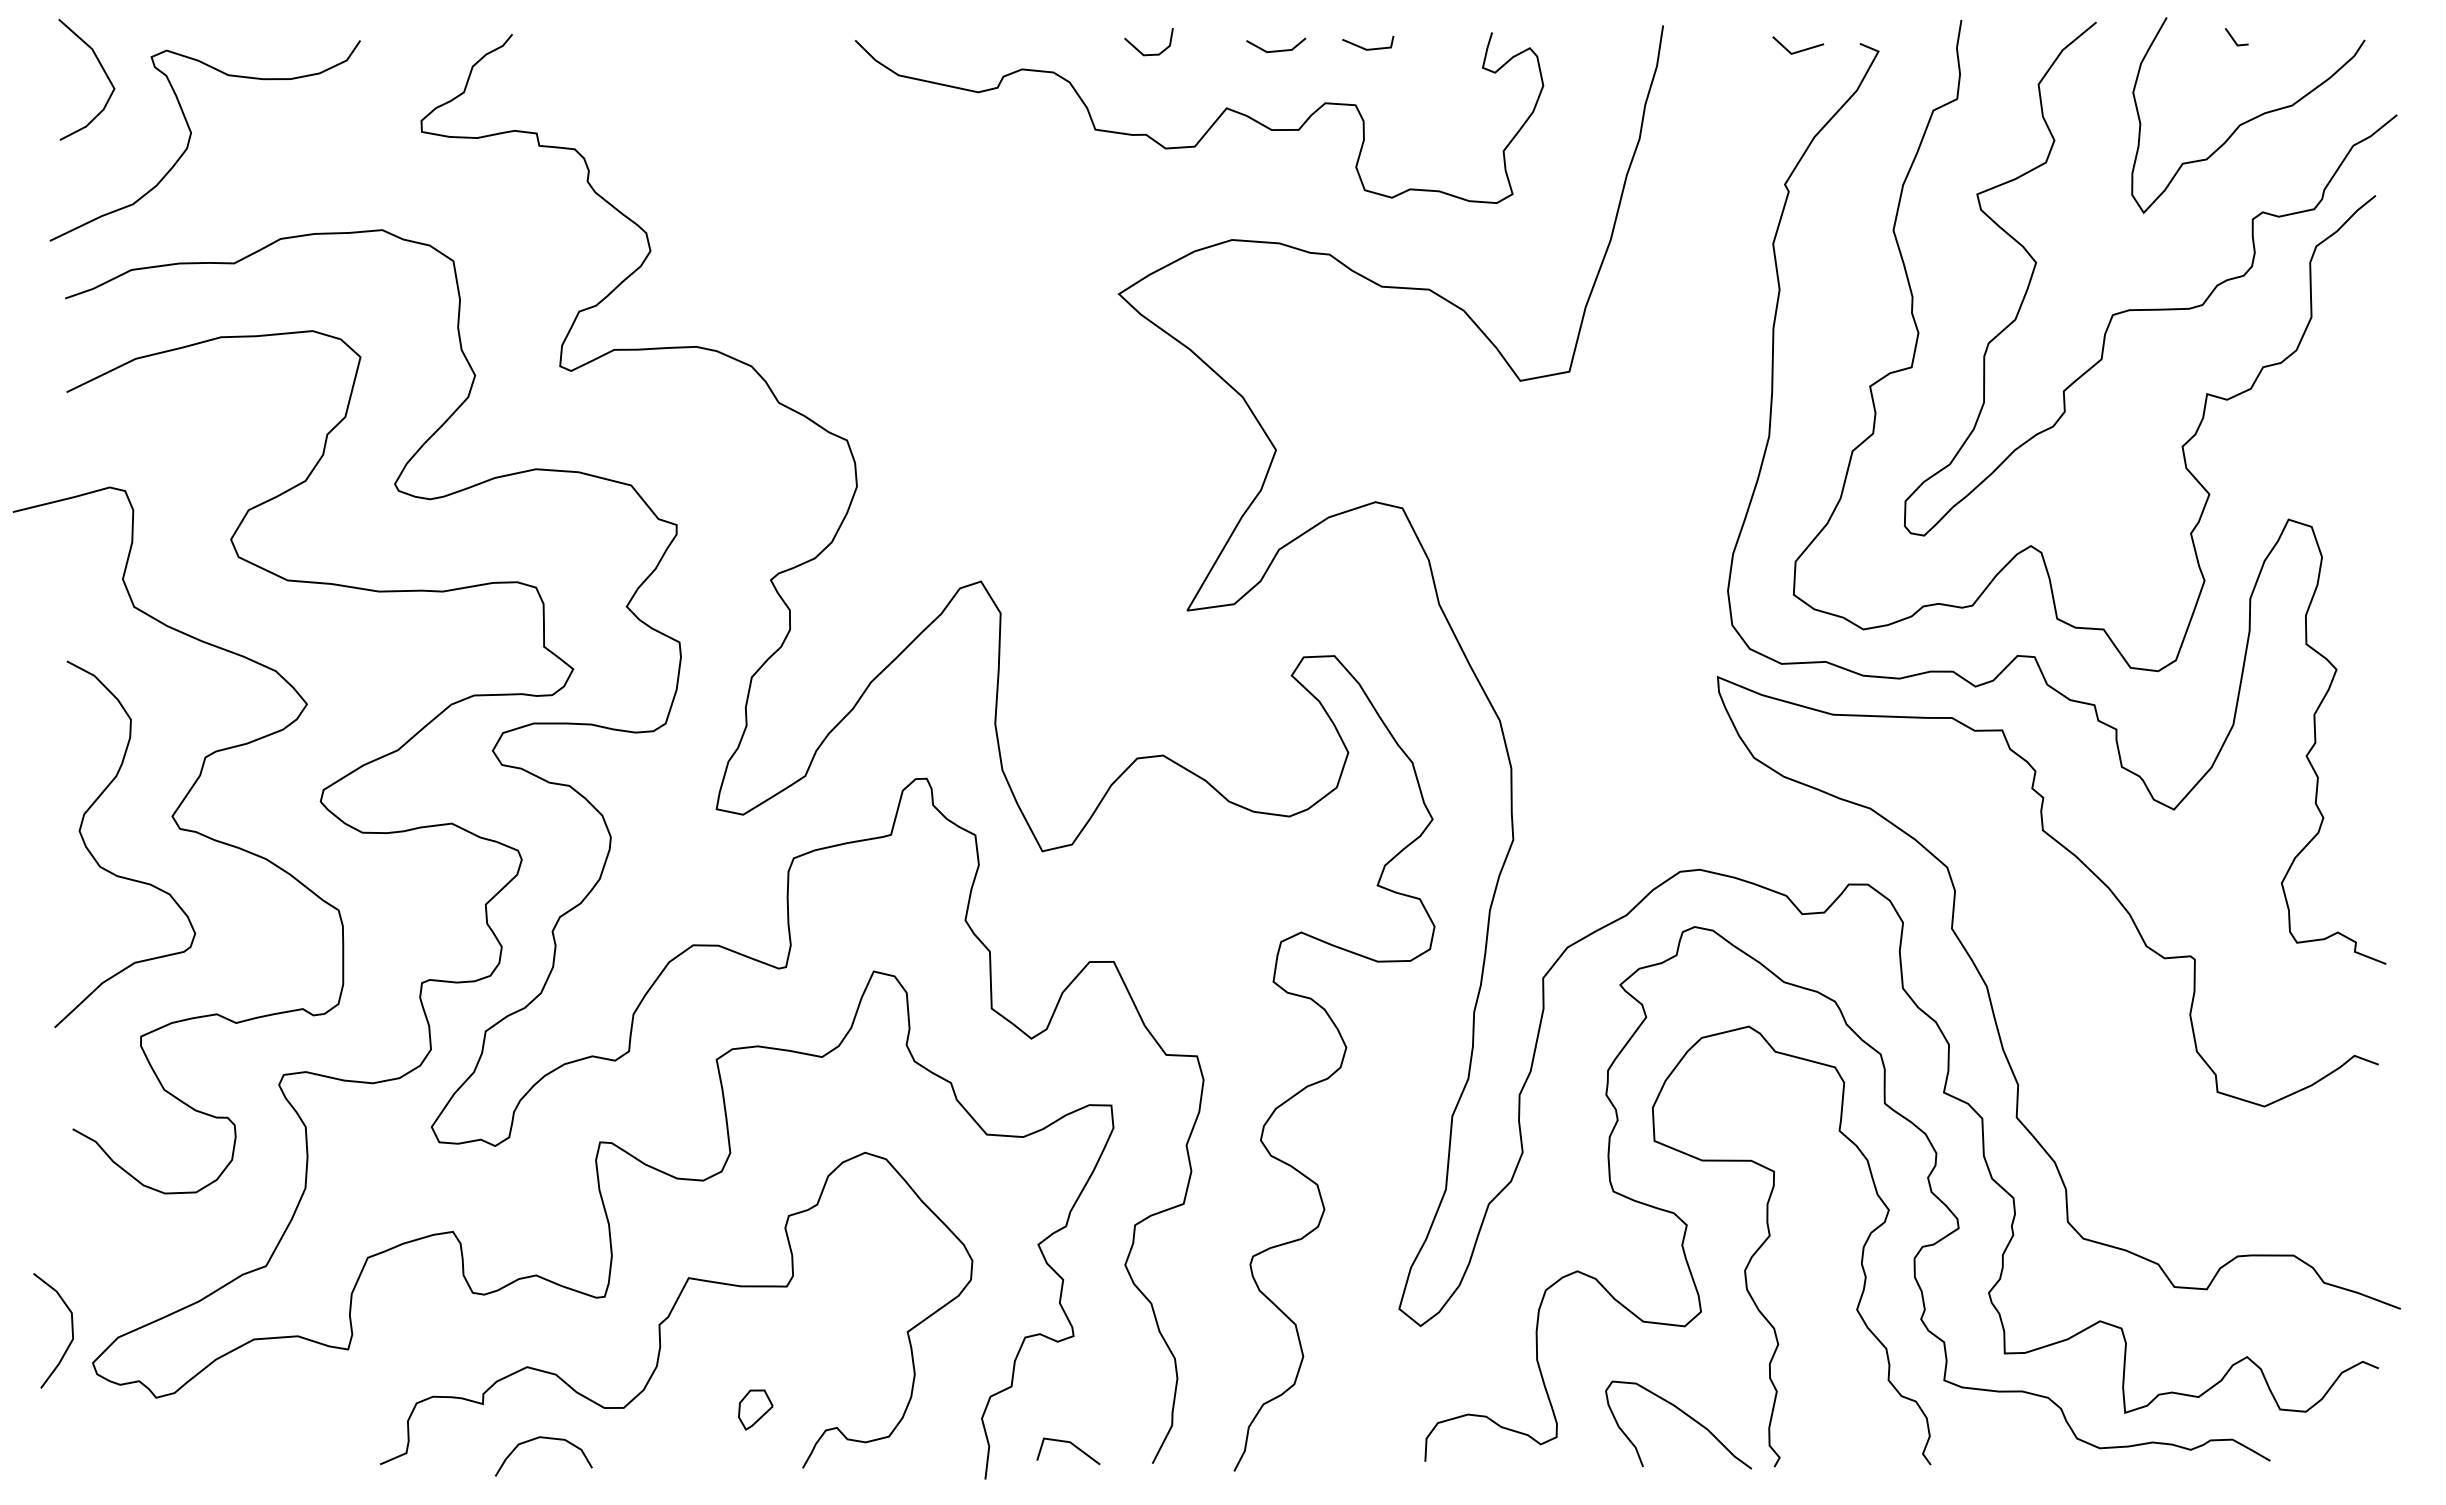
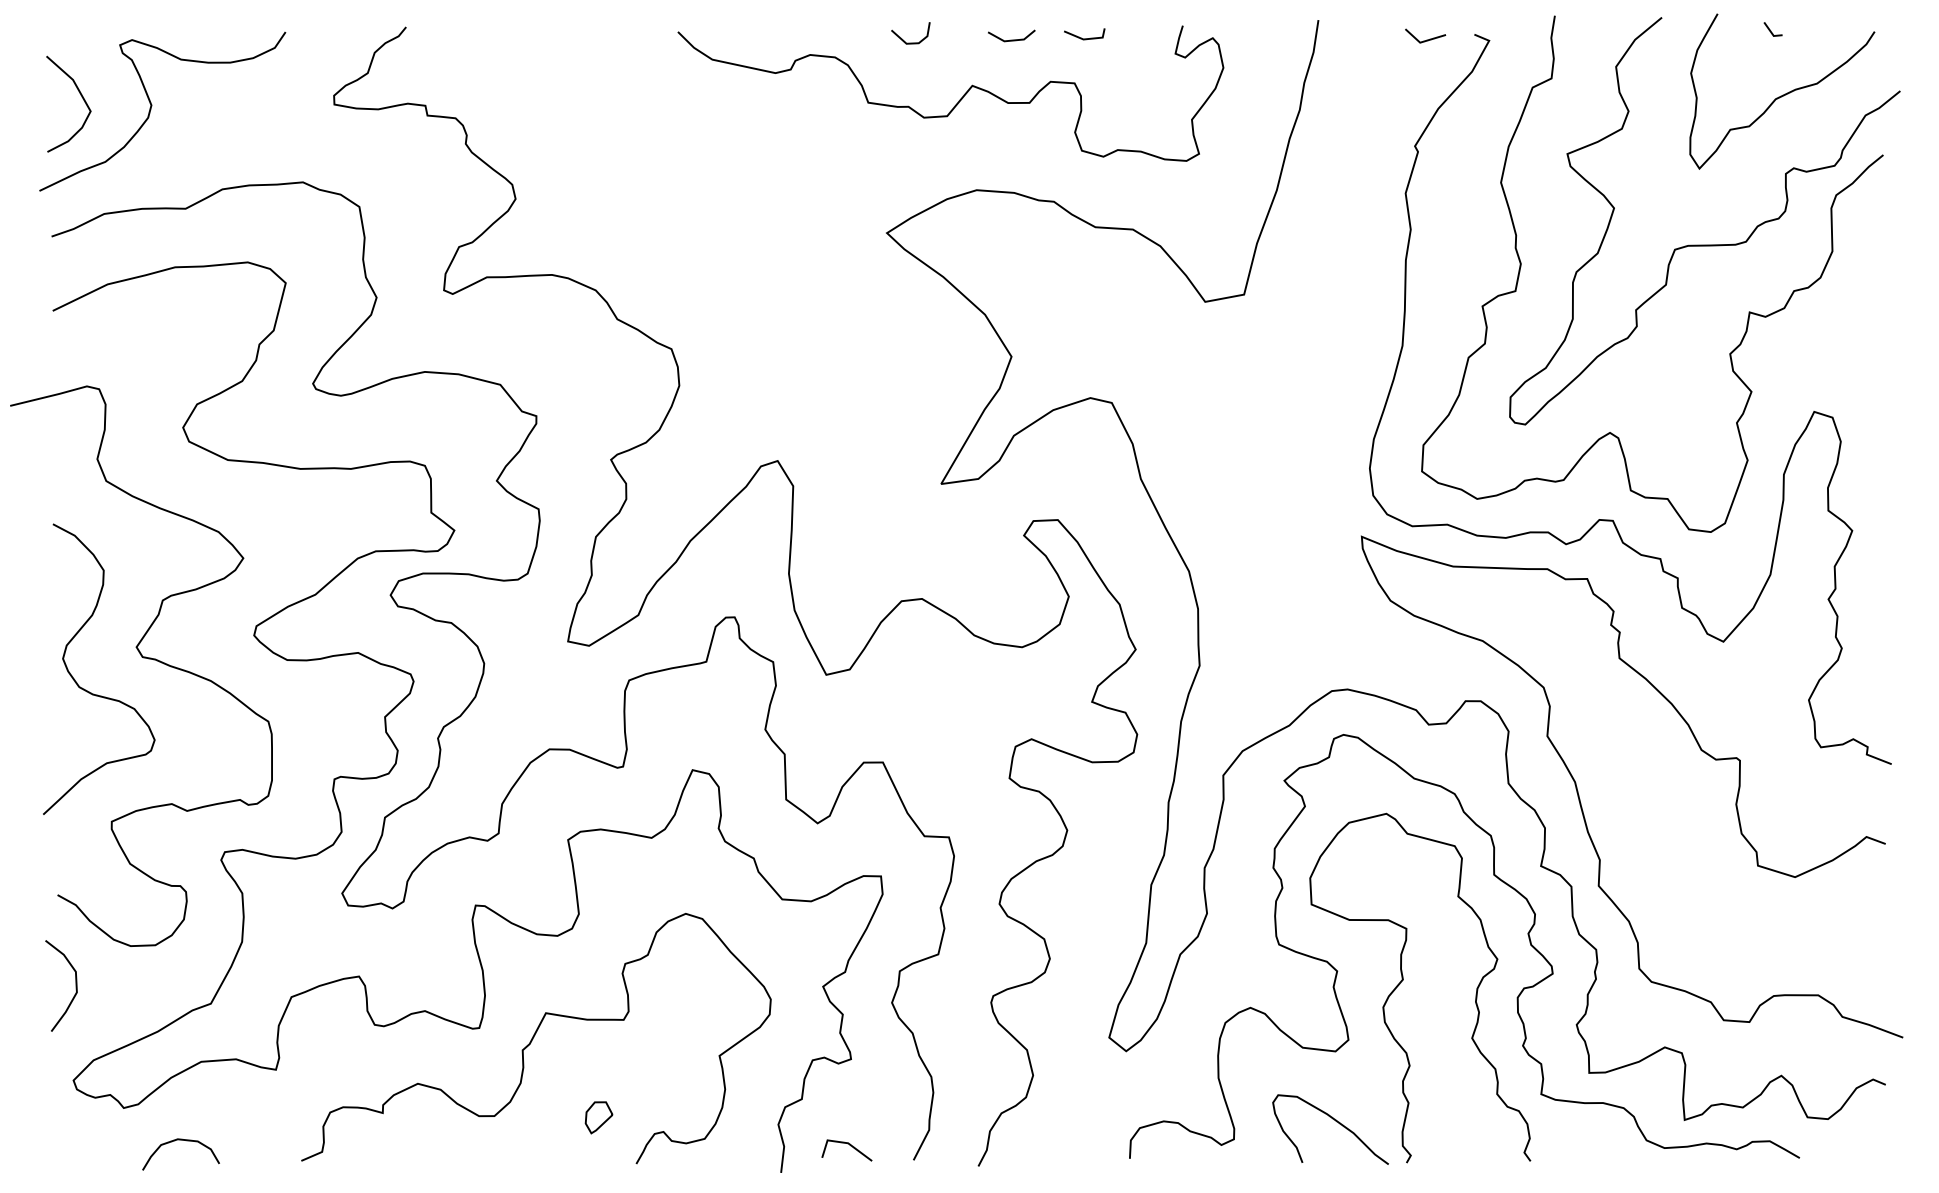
curve: (102, 71) -> (81, 97), moved
curve: (71, 1330) -> (75, 985), moved
curve: (543, 1438) -> (180, 1140), moved

